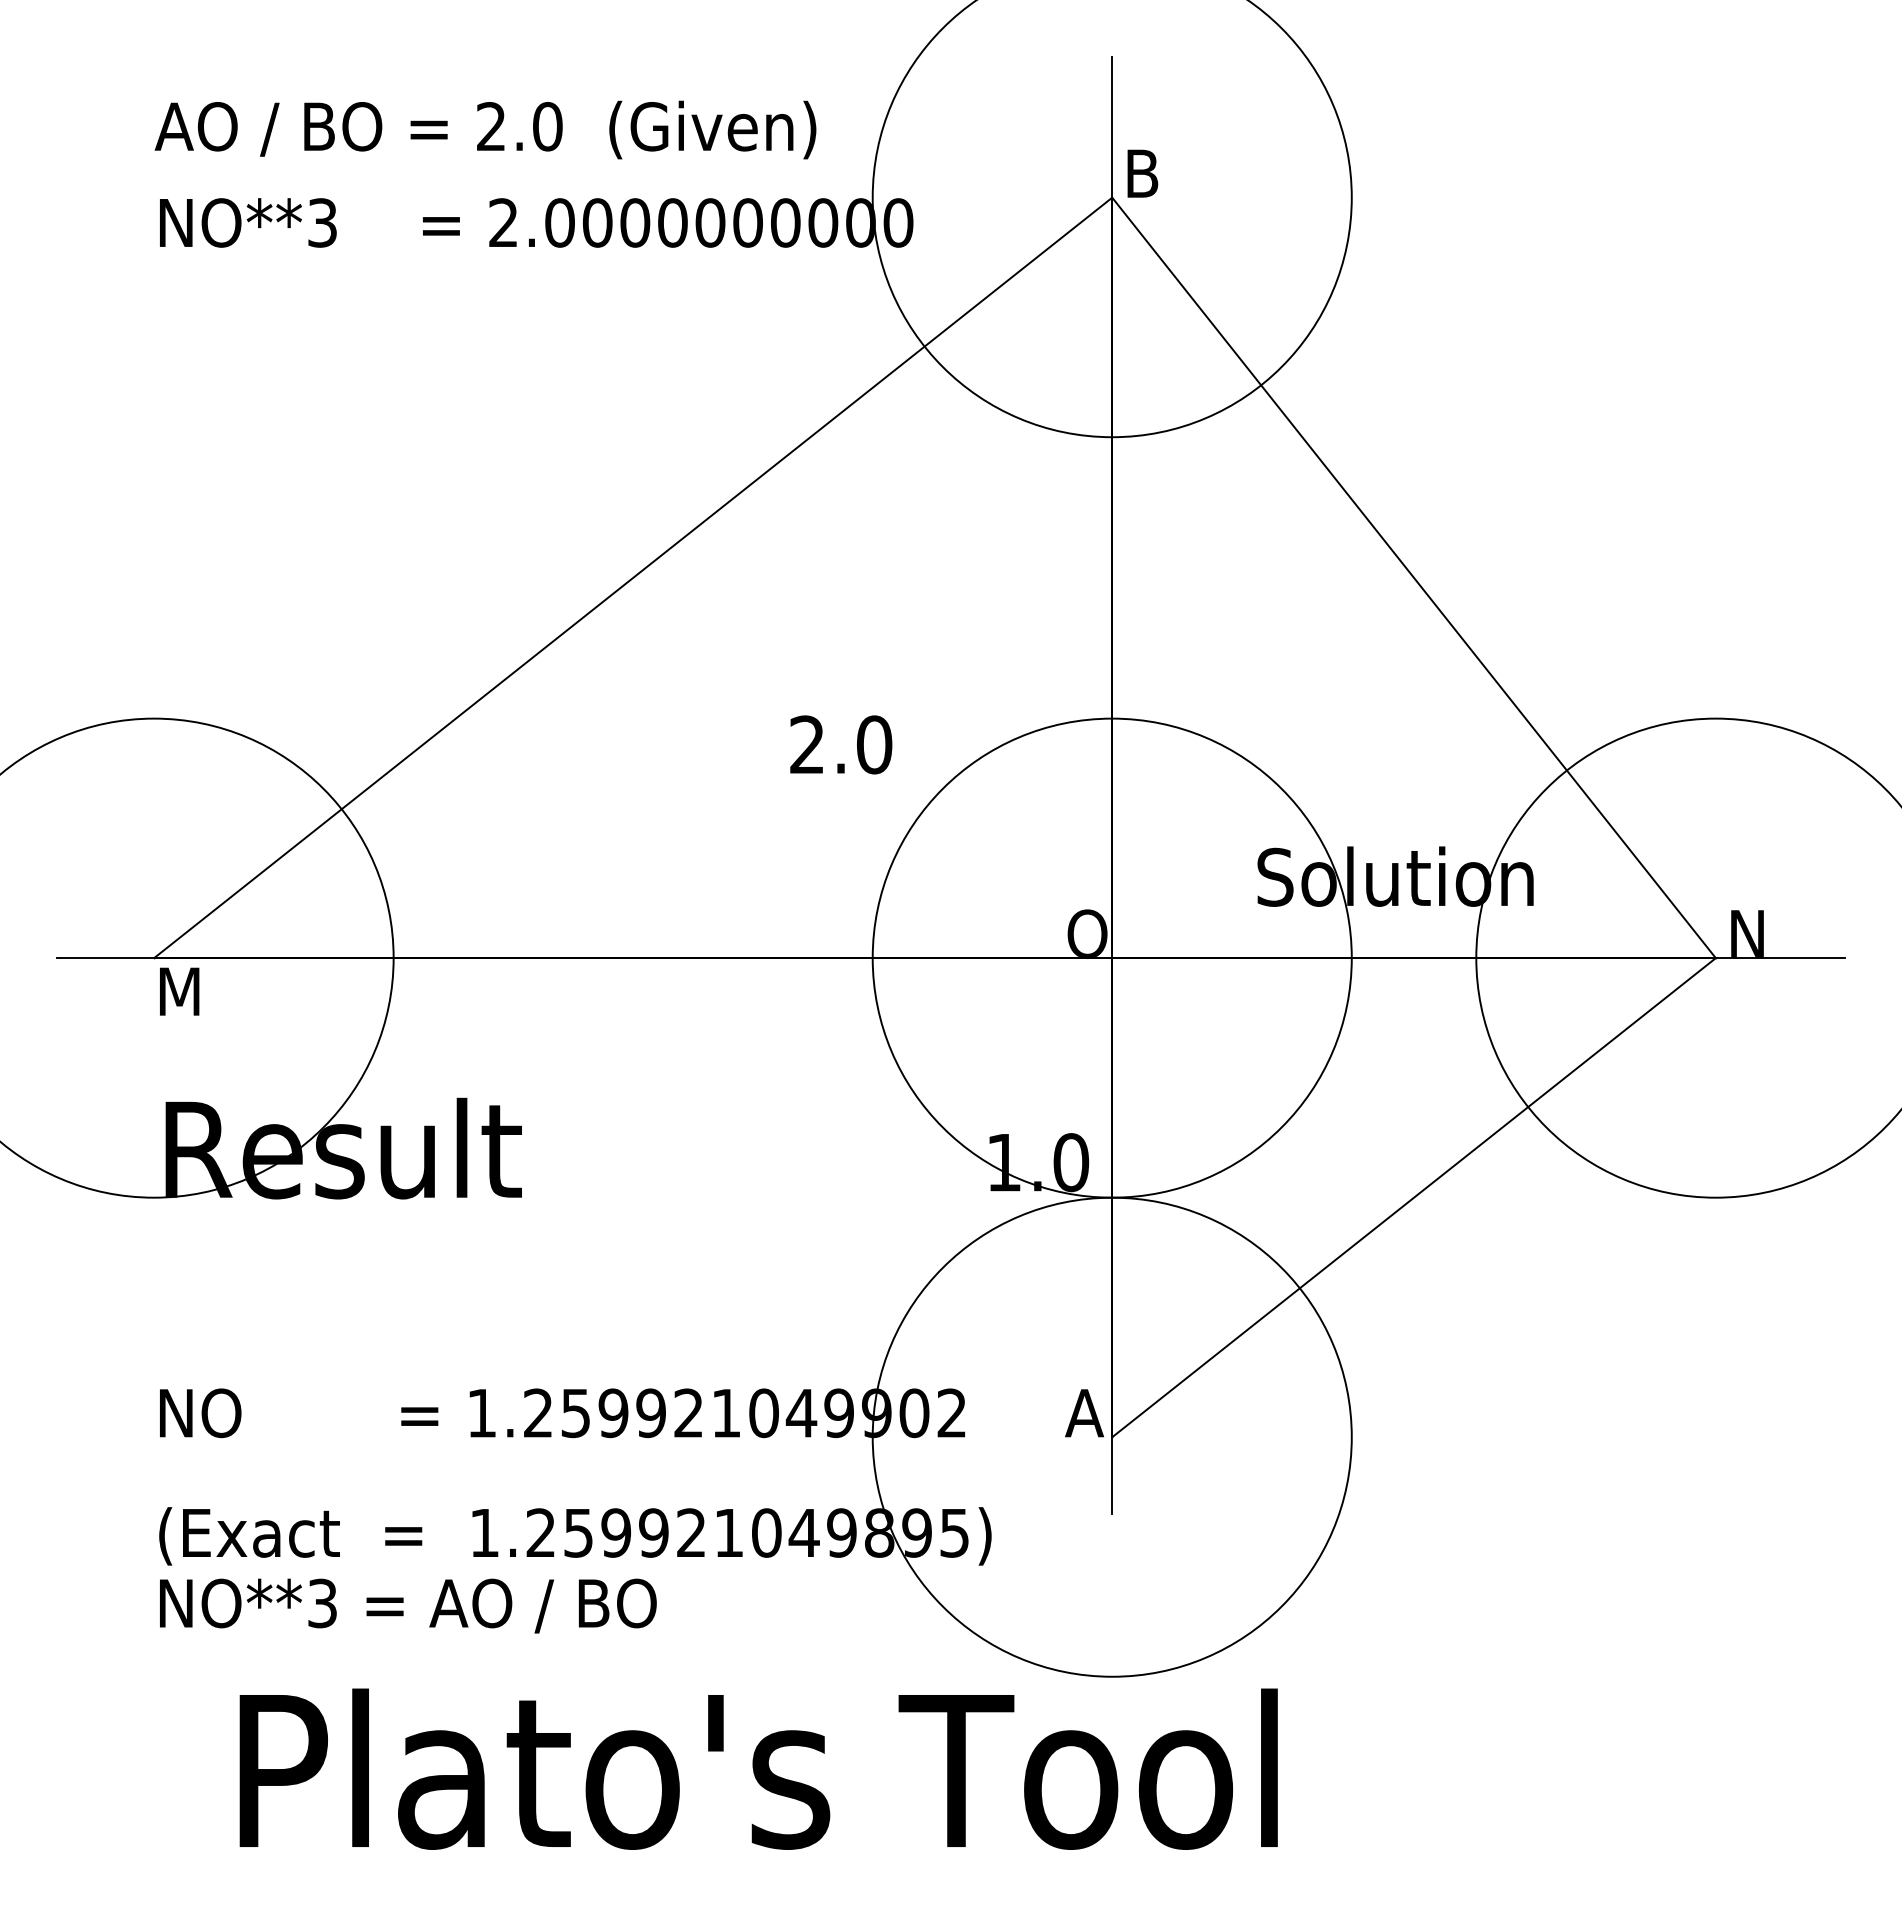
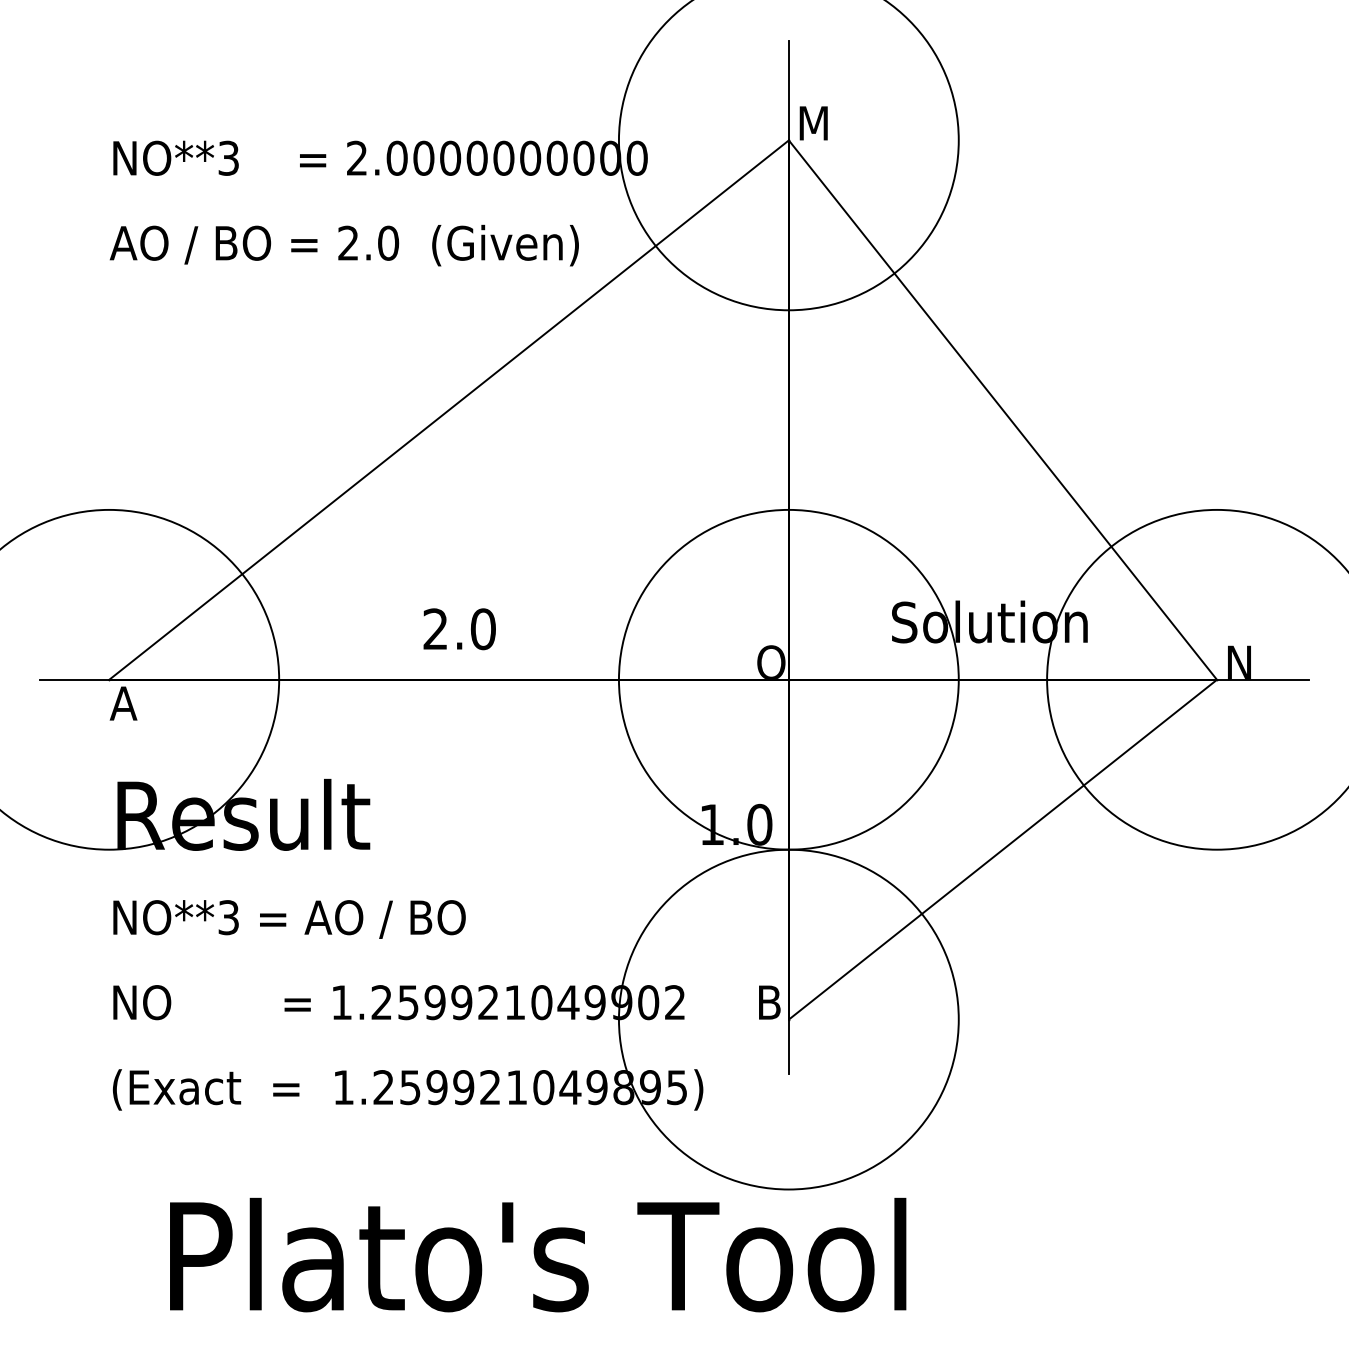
text: (485, 129) -> (344, 245), moved
text: (1149, 173) -> (815, 123), B -> M
text: (841, 744) -> (459, 628), moved
text: (176, 991) -> (125, 703), M -> A
text: (1084, 1413) -> (769, 1002), A -> B
text: (408, 1605) -> (289, 919), moved

